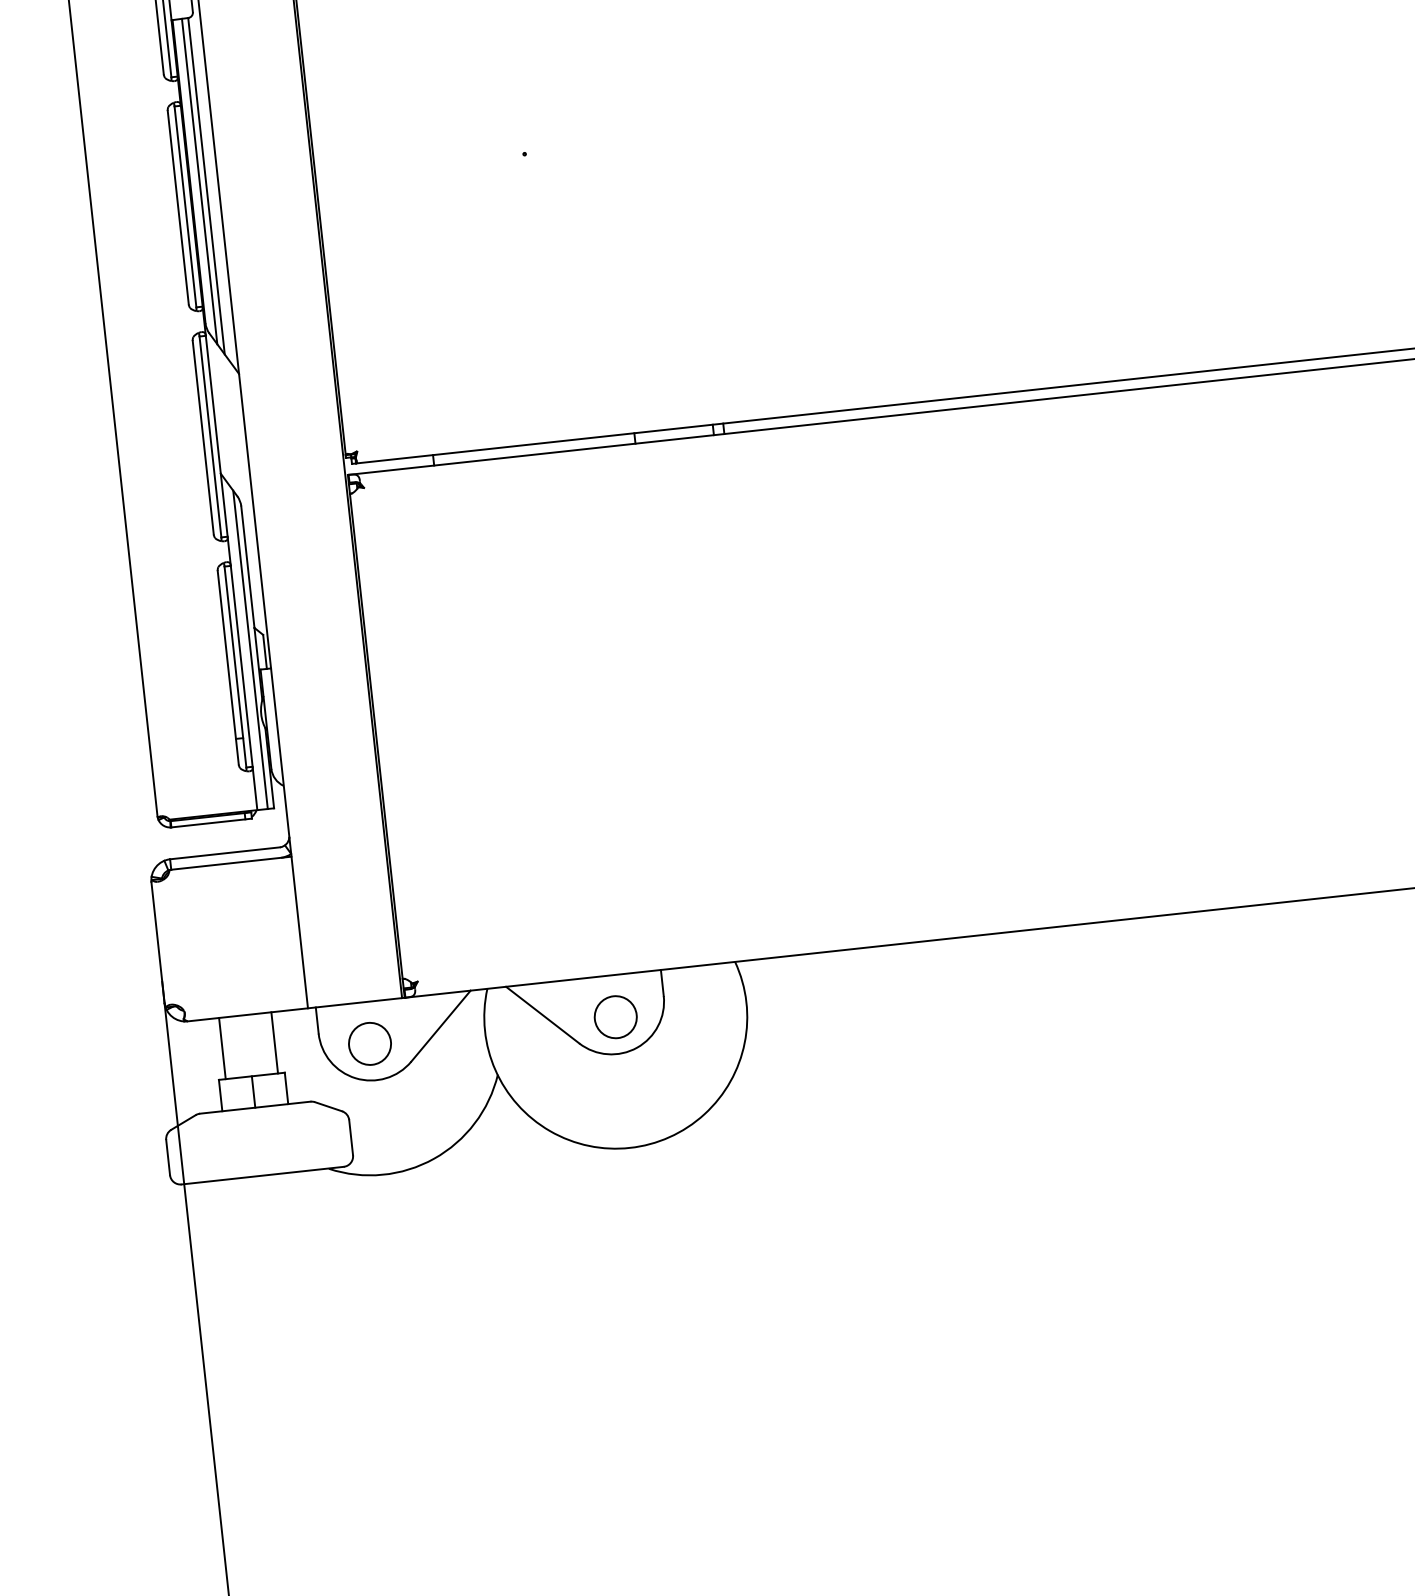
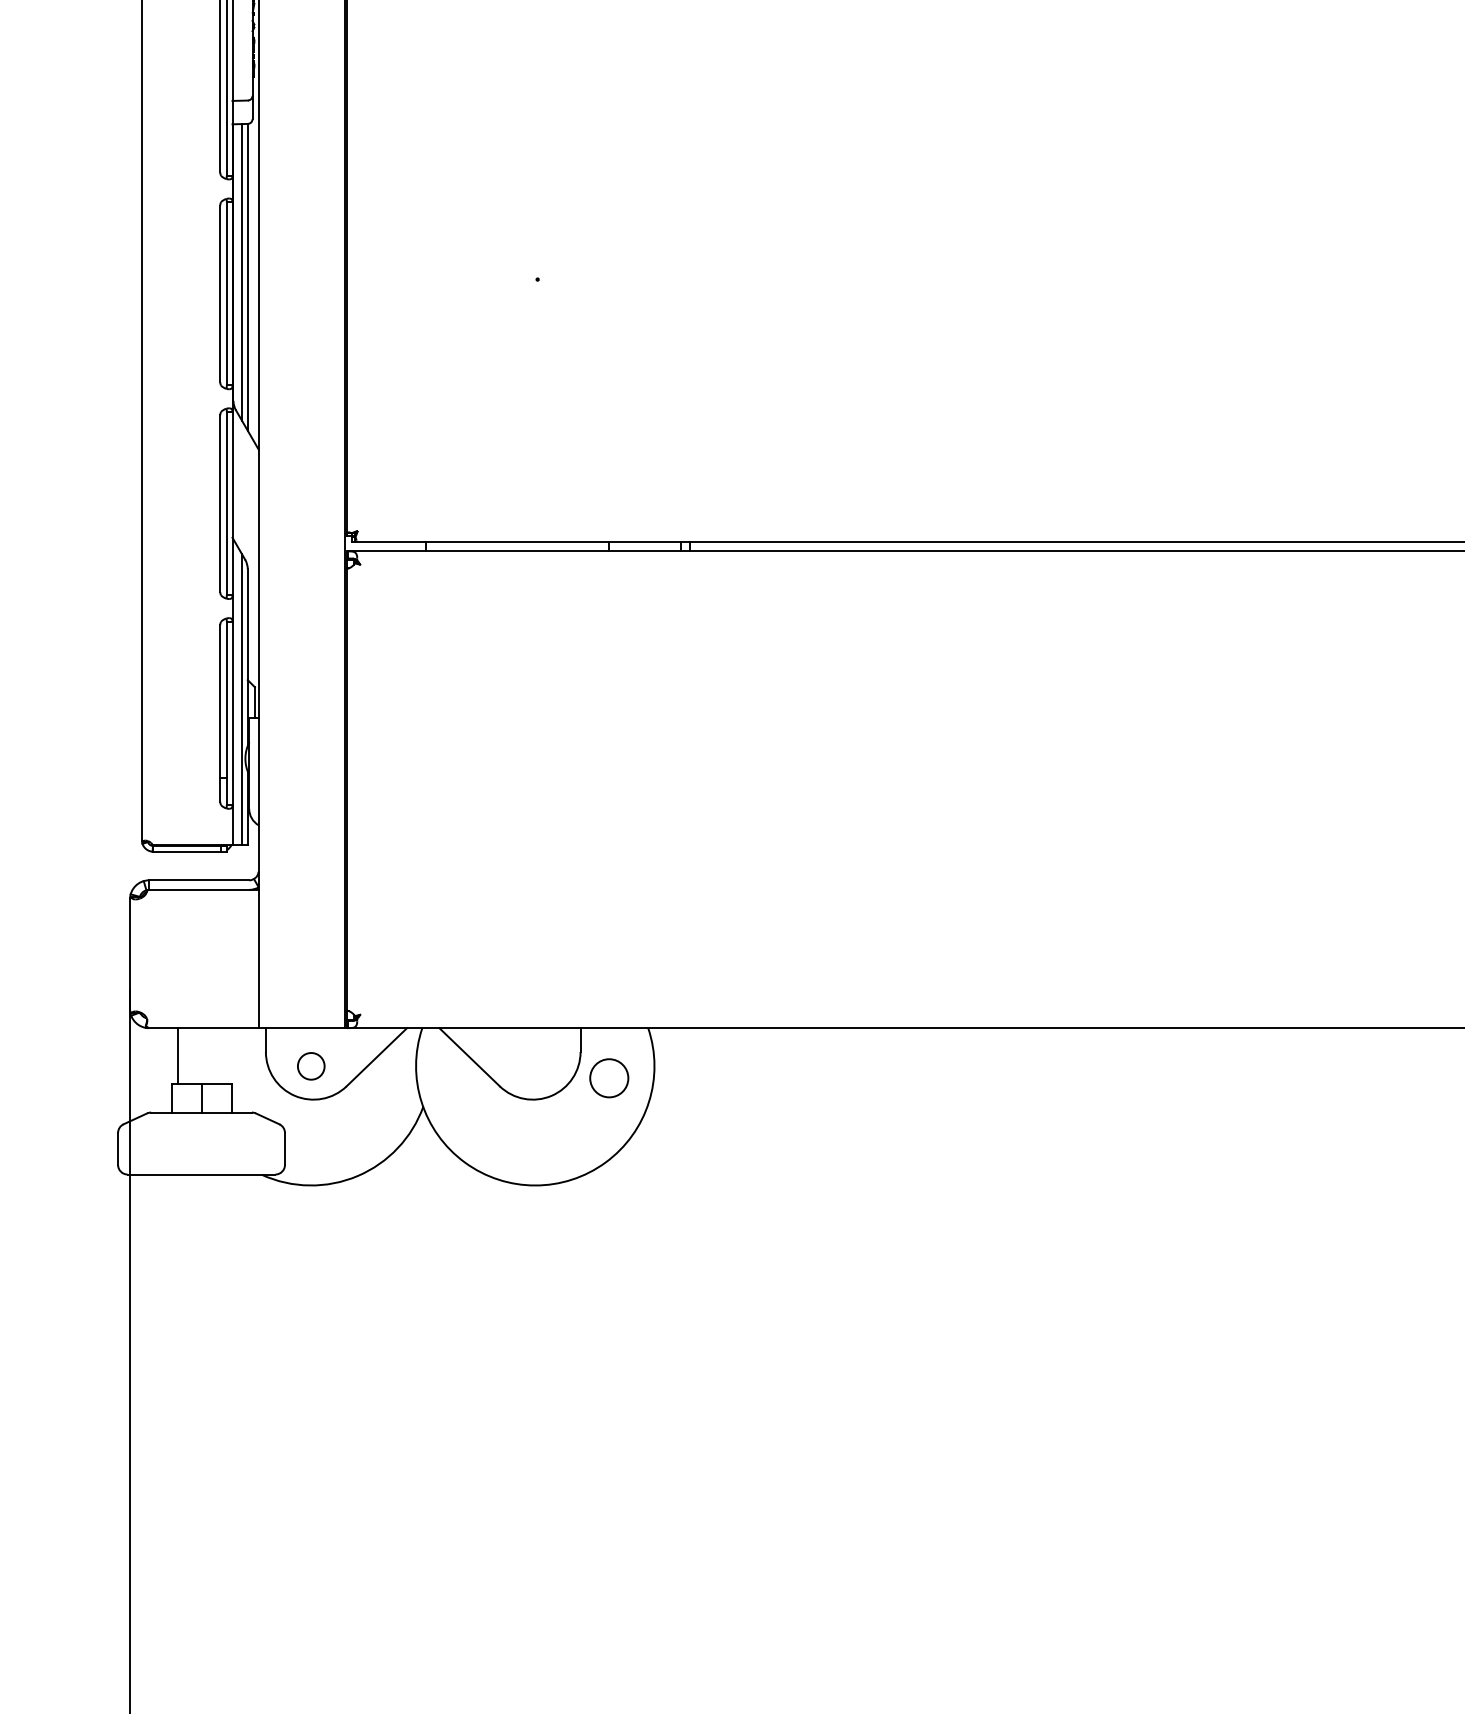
circle: (616, 1017) -> (609, 1078), moved
line: (274, 1042) -> (225, 1055), removed
circle: (370, 1044) -> (311, 1066), size x0.7

